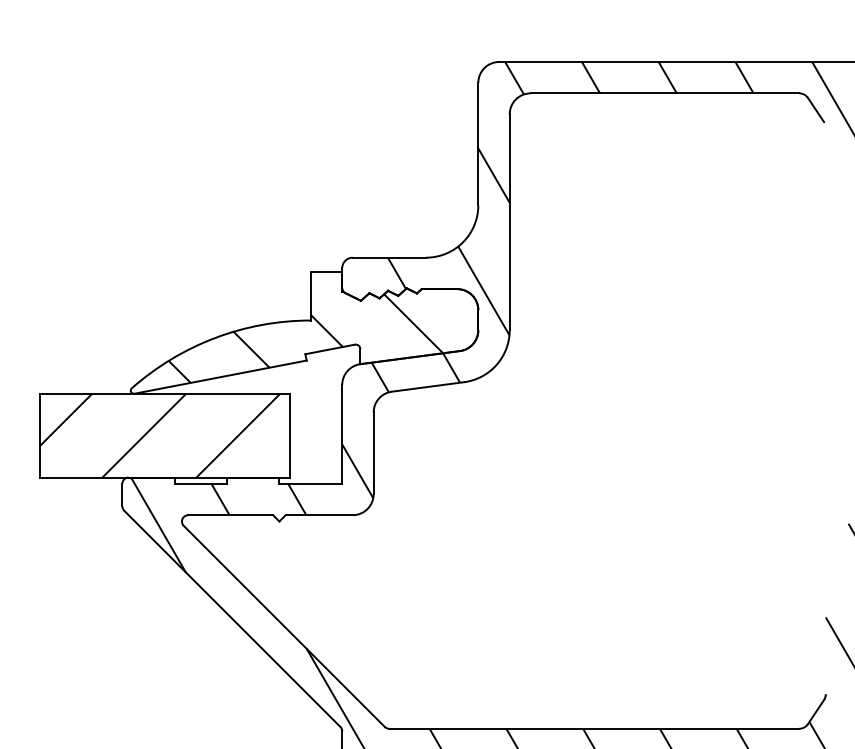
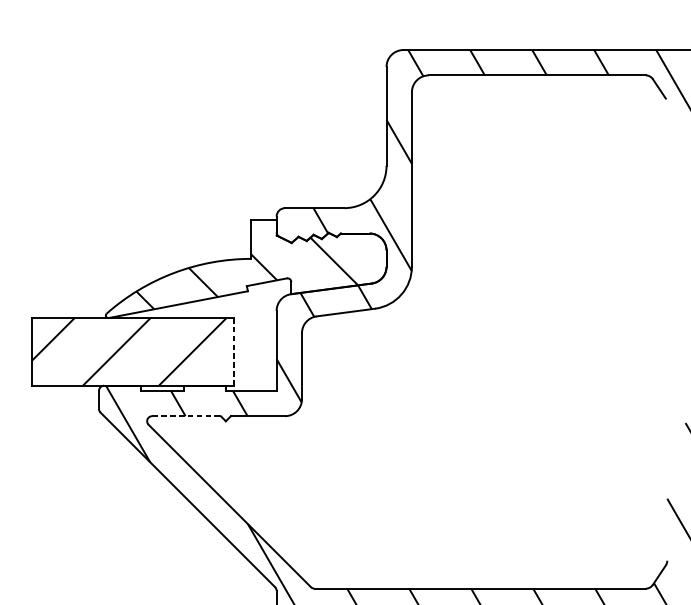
line: (289, 435) -> (234, 351), solid -> dashed
line: (231, 515) -> (187, 416), solid -> dashed

